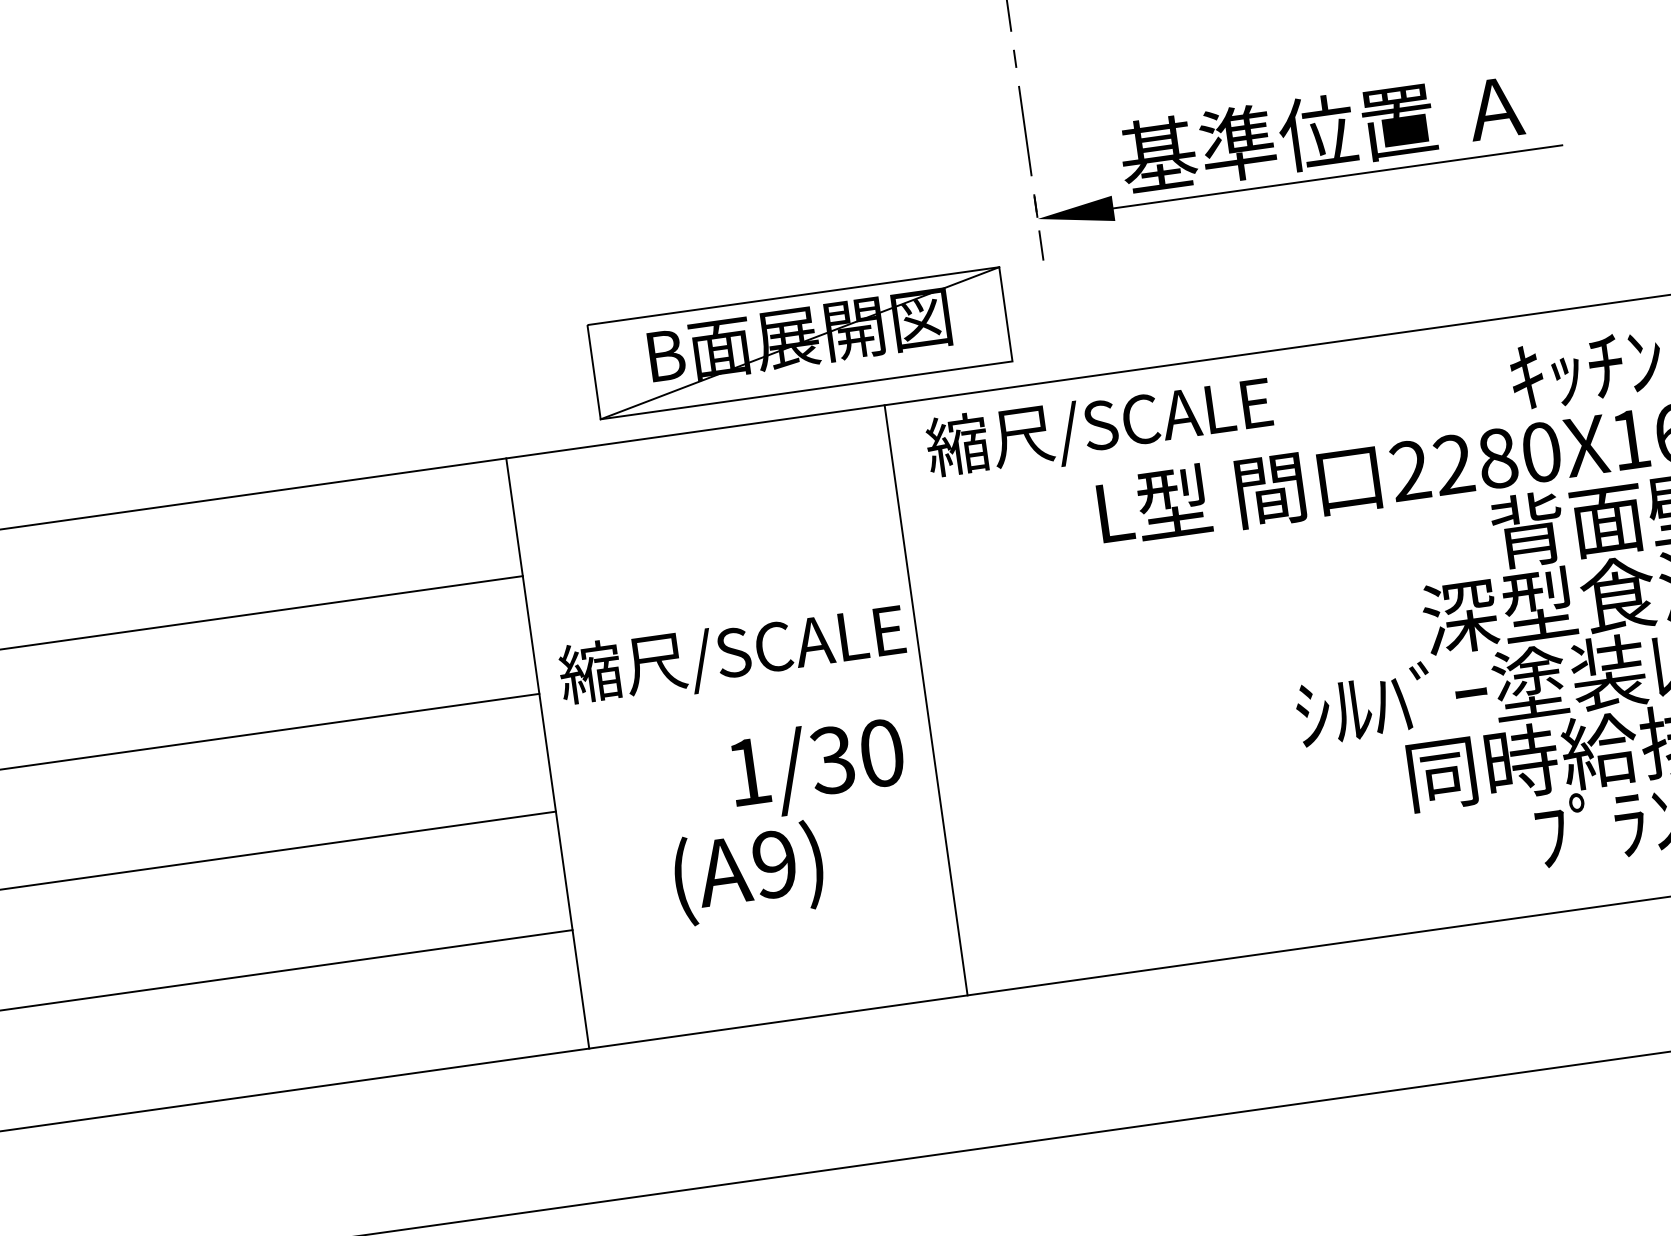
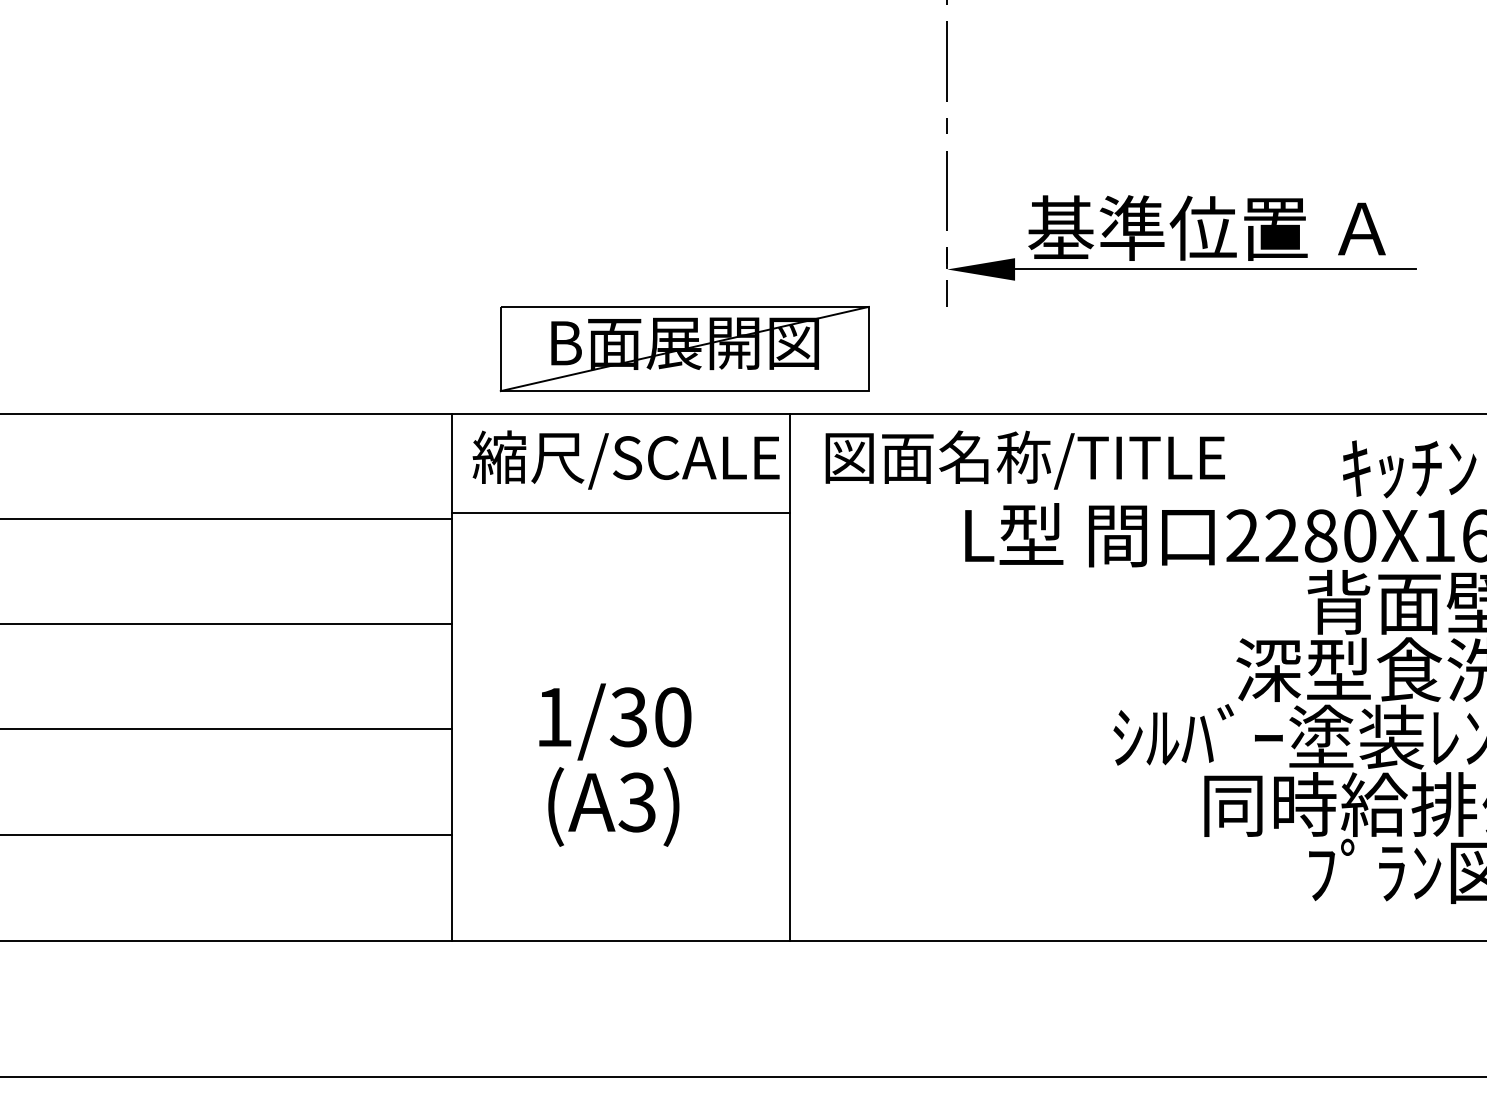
part: (799, 343) -> (684, 349), moved
text: (1152, 419) -> (1023, 459), 縮尺/SCALE -> 図面名称/TITLE
line: (711, 543) -> (621, 513), added
text: (731, 654) -> (625, 459), moved
text: (818, 766) -> (615, 721), moved
text: (773, 864) -> (636, 802), (A9) -> (A3)

